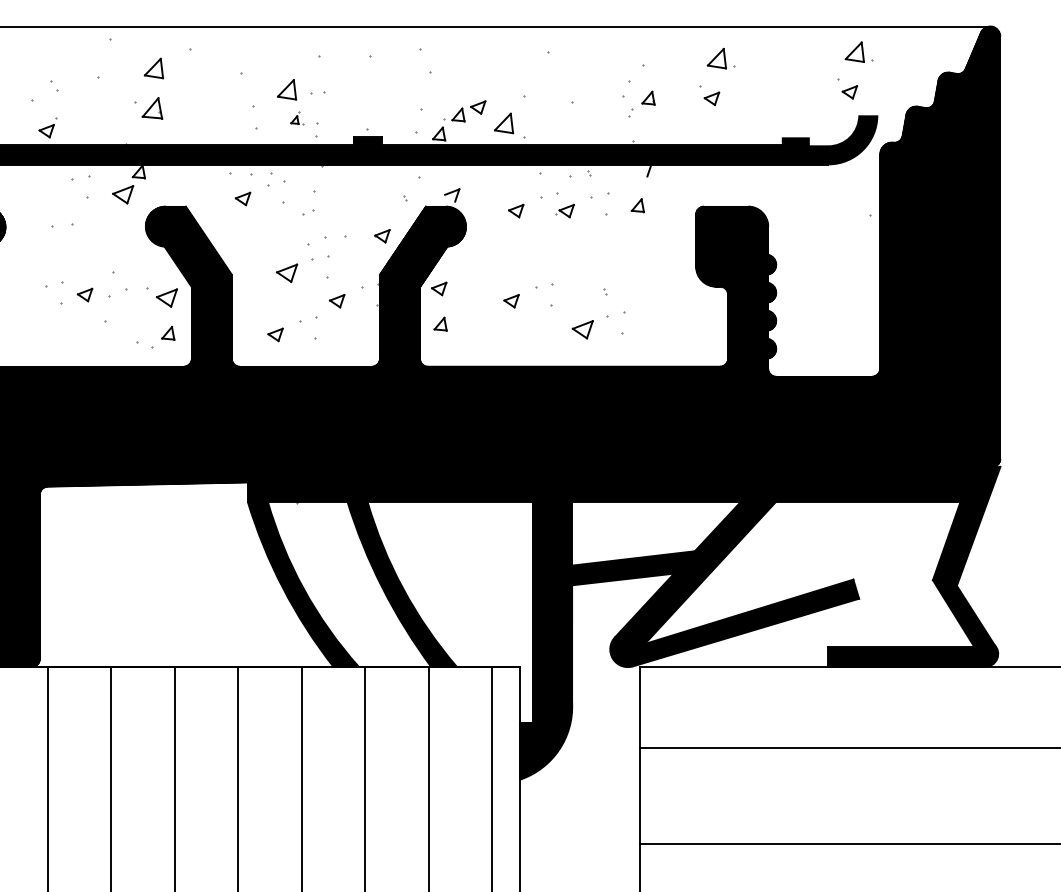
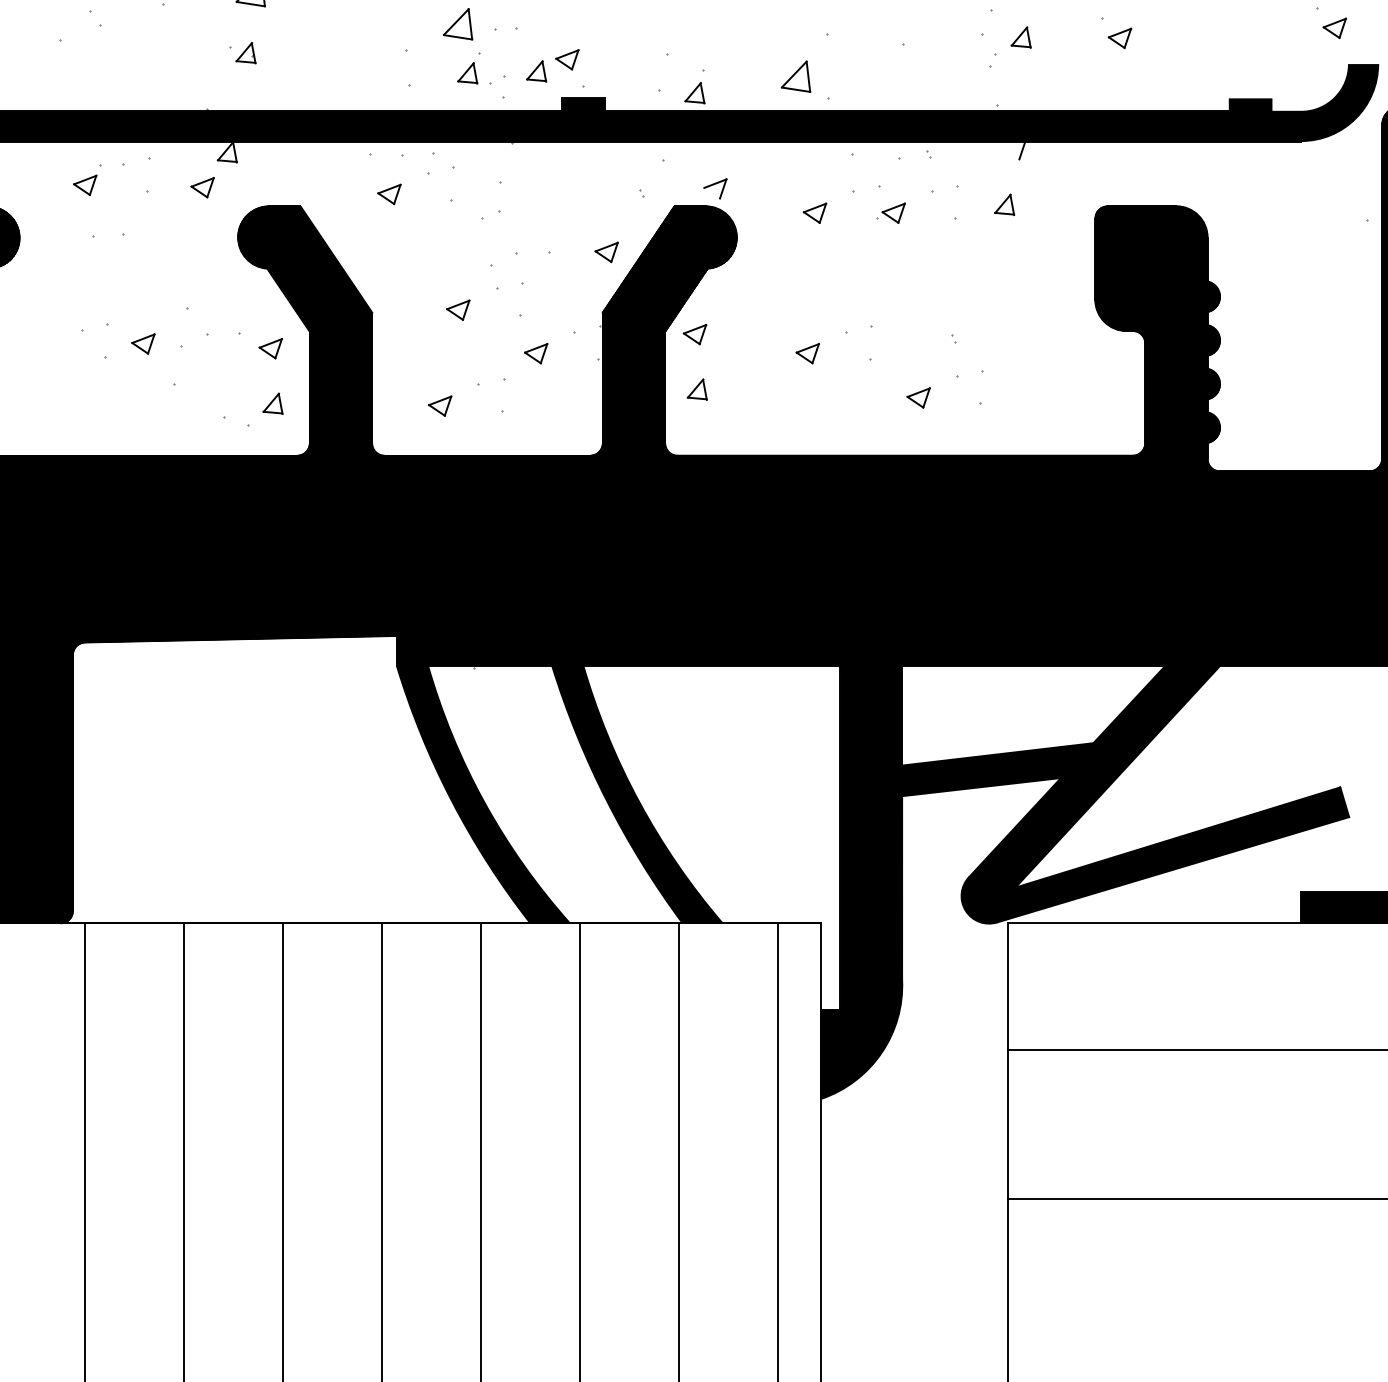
part: (148, 107) -> (242, 51), size x0.62
part: (468, 111) -> (552, 65), moved
part: (297, 118) -> (474, 69), size x1.67
part: (47, 127) -> (86, 179), moved
part: (122, 194) -> (201, 187), size x0.71
part: (287, 273) -> (458, 310), size x0.71
part: (166, 297) -> (270, 347), size x0.71
part: (582, 329) -> (918, 397), size x0.71

